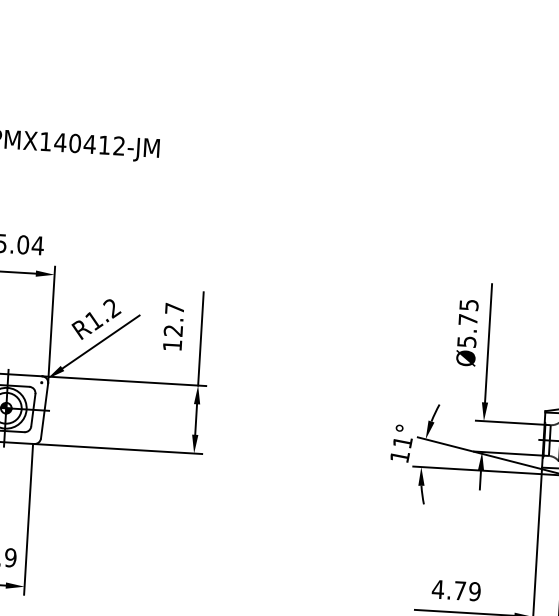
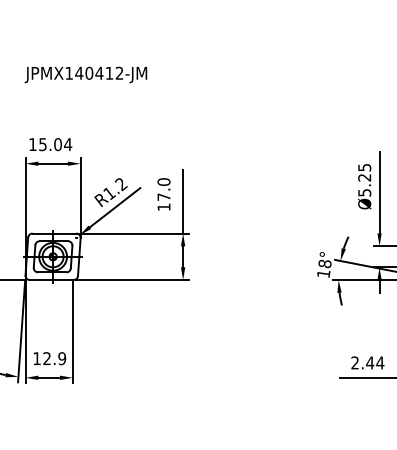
text: (173, 319) -> (163, 189), 12.7 -> 17.0
text: (467, 319) -> (364, 177), Ø5.75 -> Ø5.25
text: (402, 441) -> (324, 263), 11° -> 18°
text: (456, 589) -> (367, 362), 4.79 -> 2.44

